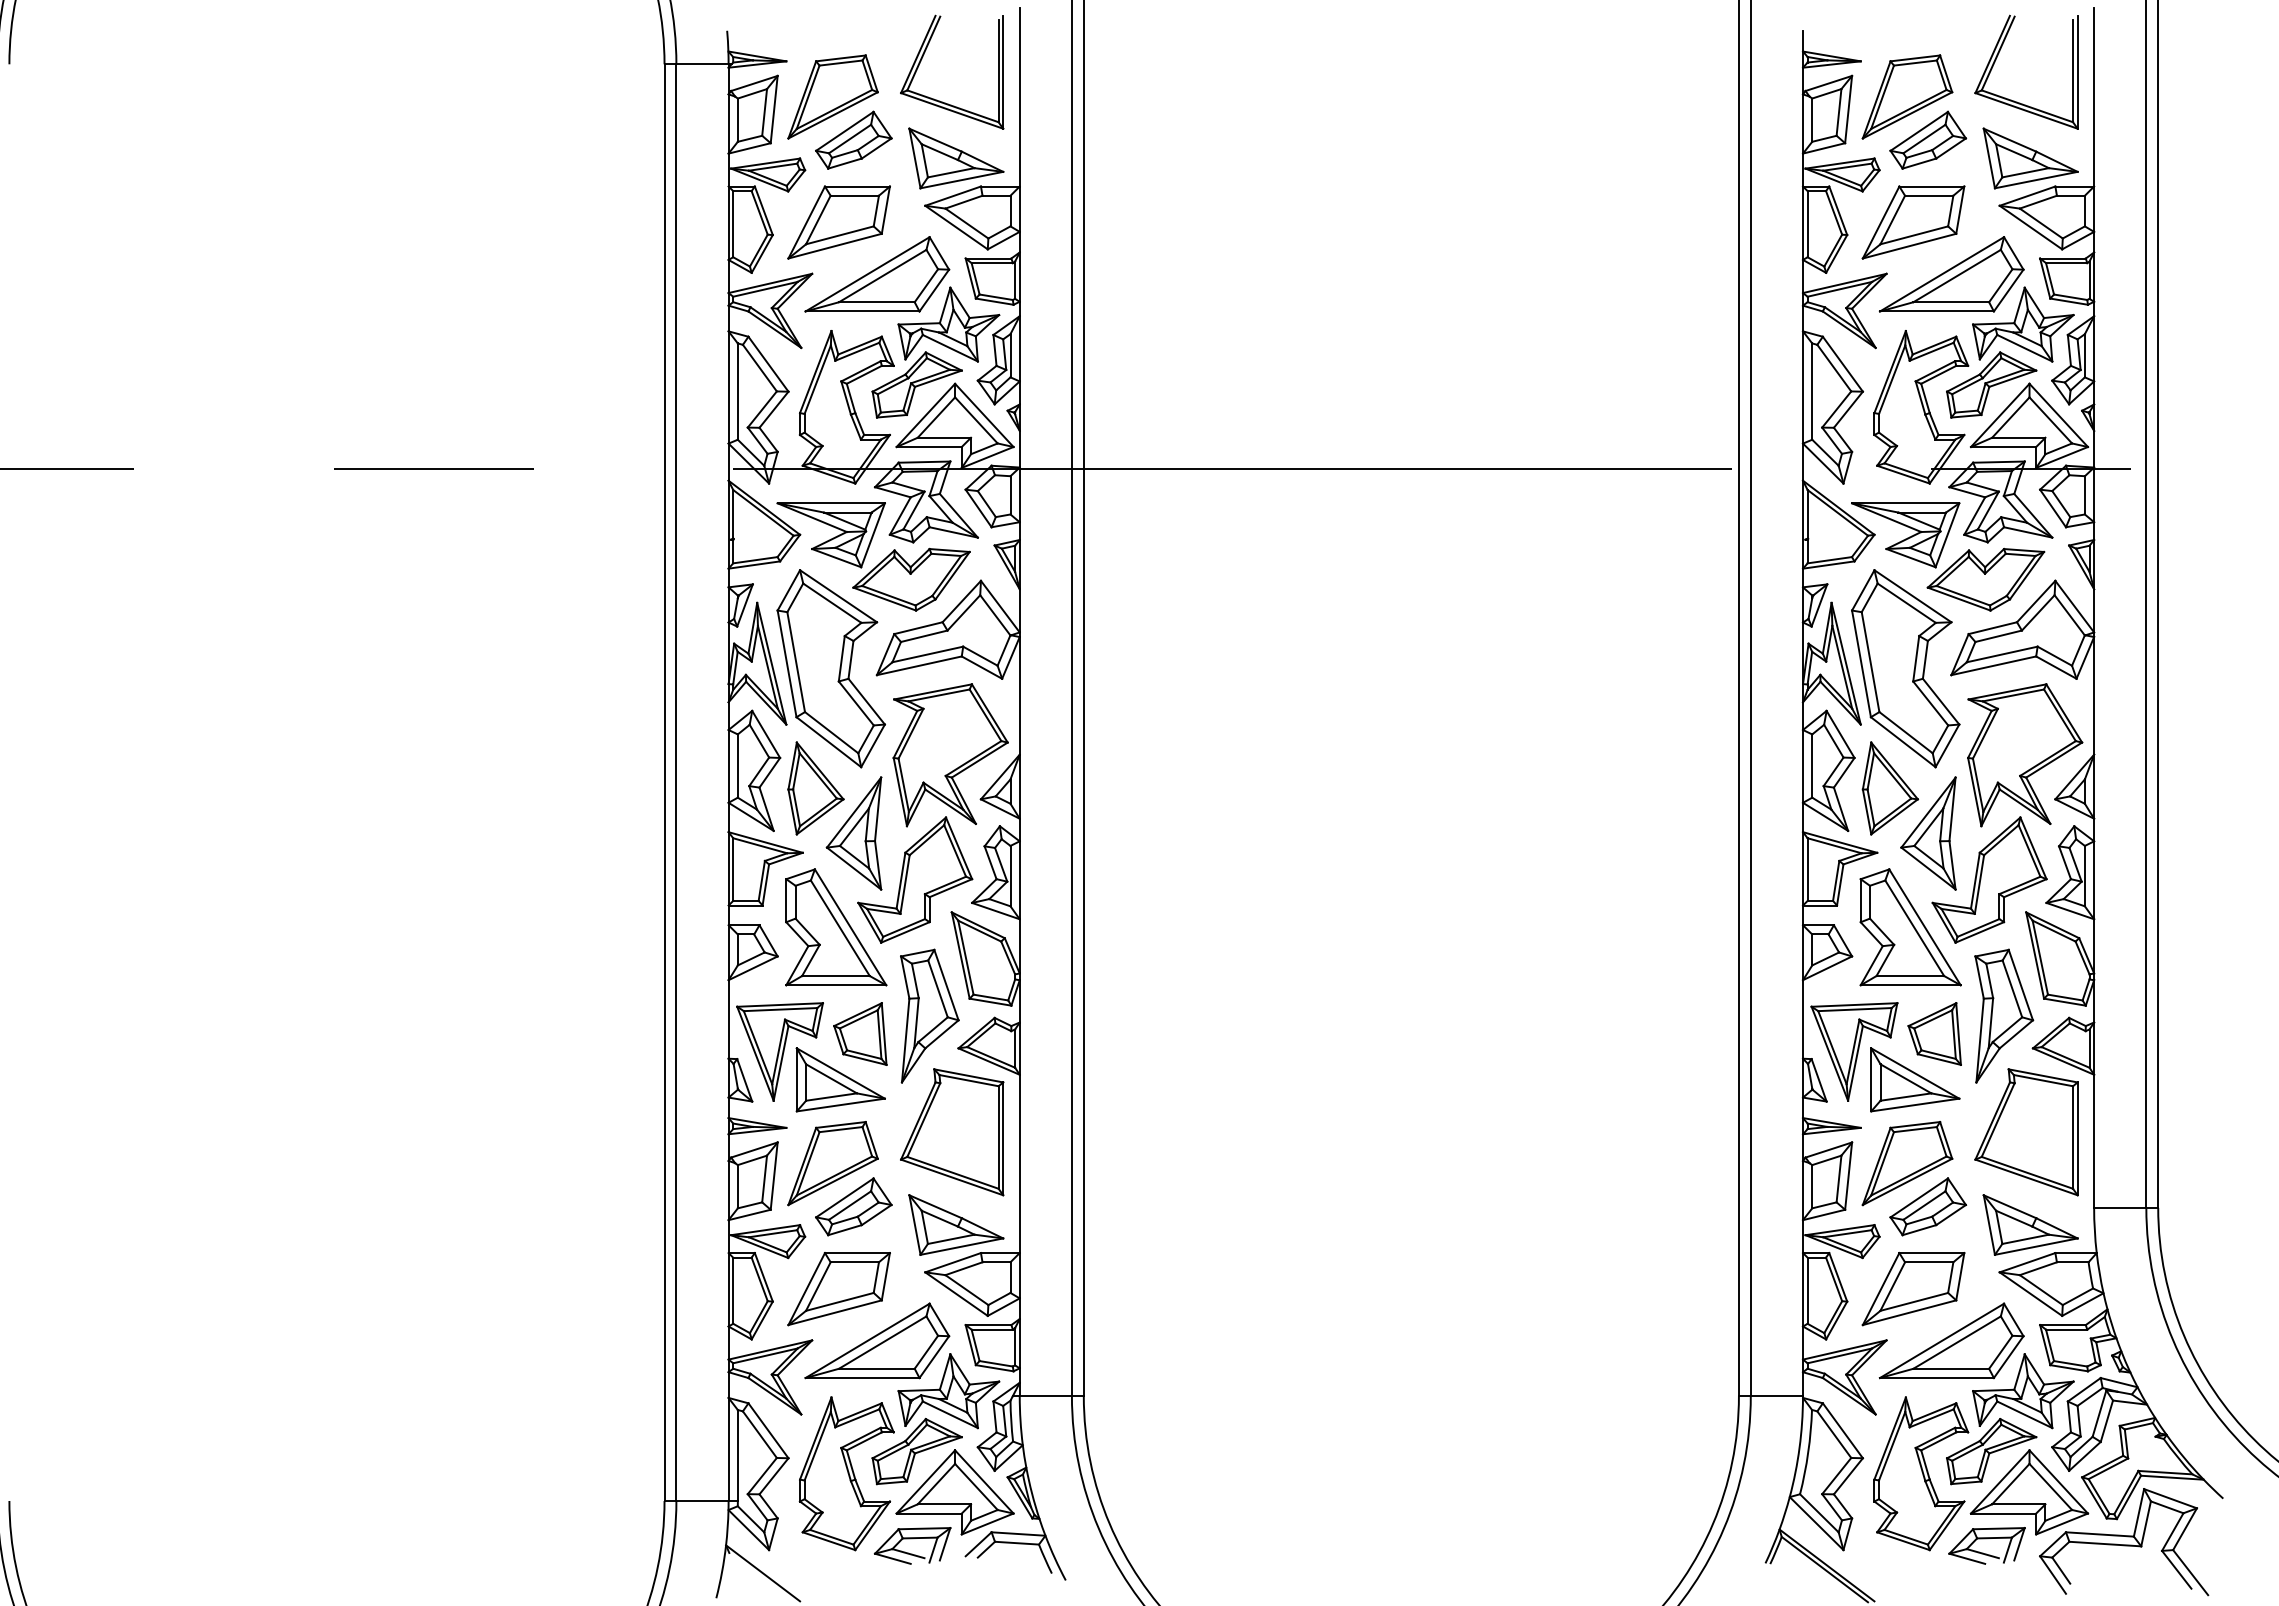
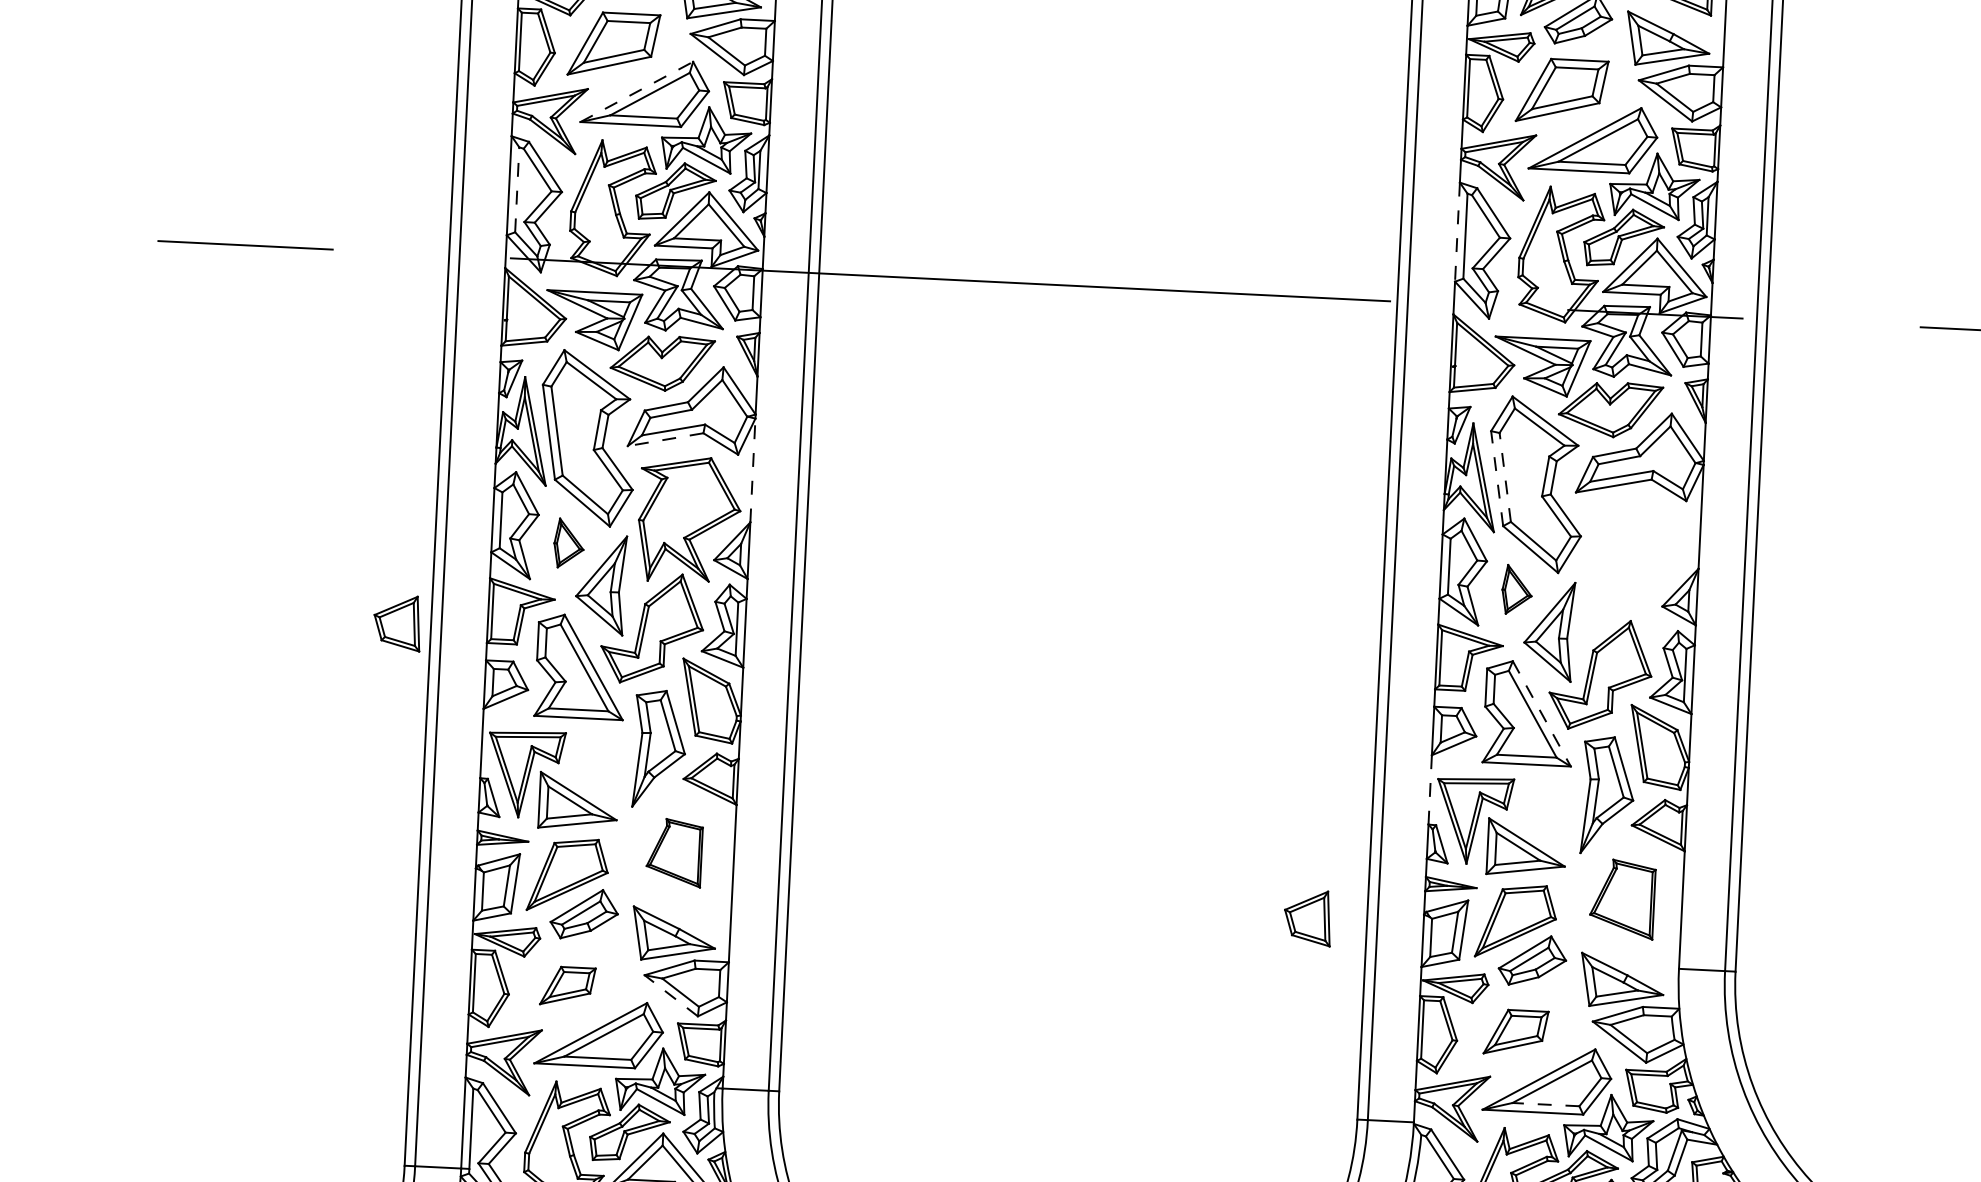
line: (868, 274) -> (637, 92), solid -> dashed
line: (1803, 387) -> (1457, 232), solid -> dashed
line: (737, 391) -> (516, 189), solid -> dashed
line: (1870, 662) -> (1505, 477), solid -> dashed
line: (1861, 663) -> (1497, 478), solid -> dashed
line: (918, 665) -> (664, 439), solid -> dashed
line: (1019, 695) -> (752, 470), solid -> dashed
part: (2025, 755) -> (1637, 566), removed
part: (815, 788) -> (568, 543), size x0.6
part: (1889, 788) -> (1516, 589), size x0.6
line: (1925, 927) -> (1542, 714), solid -> dashed
line: (1803, 1019) -> (1430, 789), solid -> dashed
part: (860, 1033) -> (397, 622), moved
part: (1934, 1033) -> (1307, 917), moved
part: (952, 1132) -> (674, 852), size x0.6
part: (2026, 1132) -> (1622, 899), size x0.7
part: (1913, 1288) -> (1516, 1032), size x0.7
part: (838, 1289) -> (567, 986), size x0.6
line: (956, 1293) -> (671, 995), solid -> dashed
line: (1951, 1368) -> (1546, 1104), solid -> dashed

